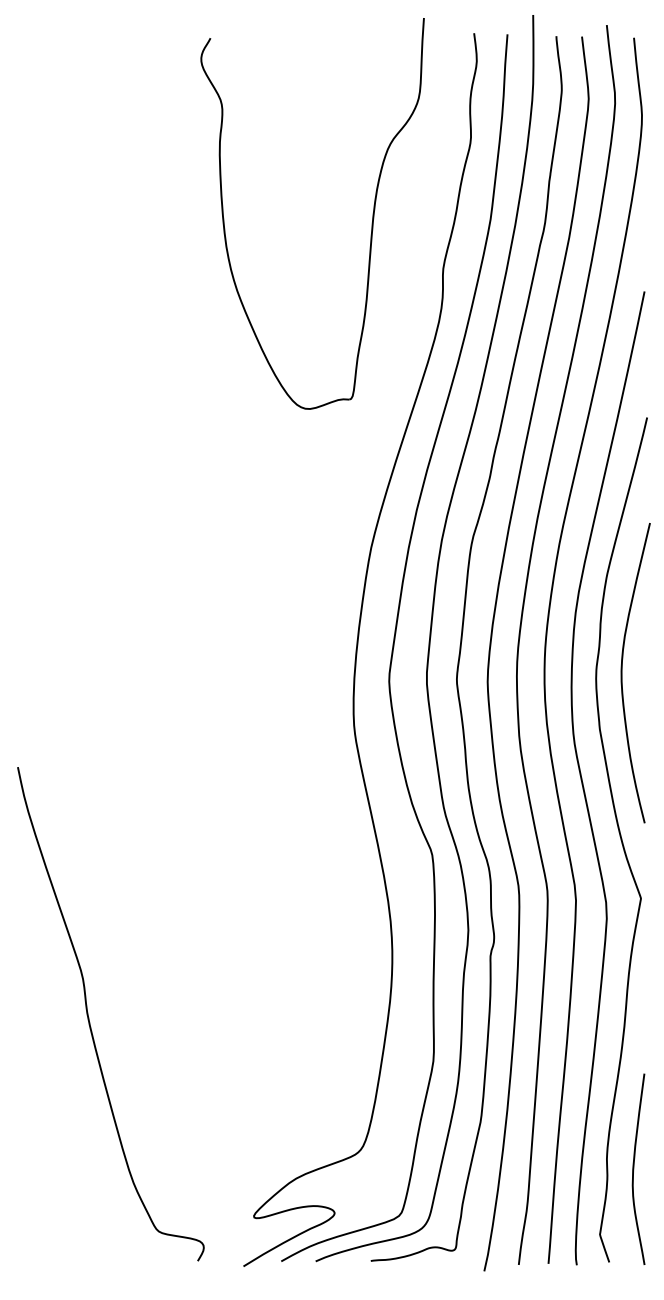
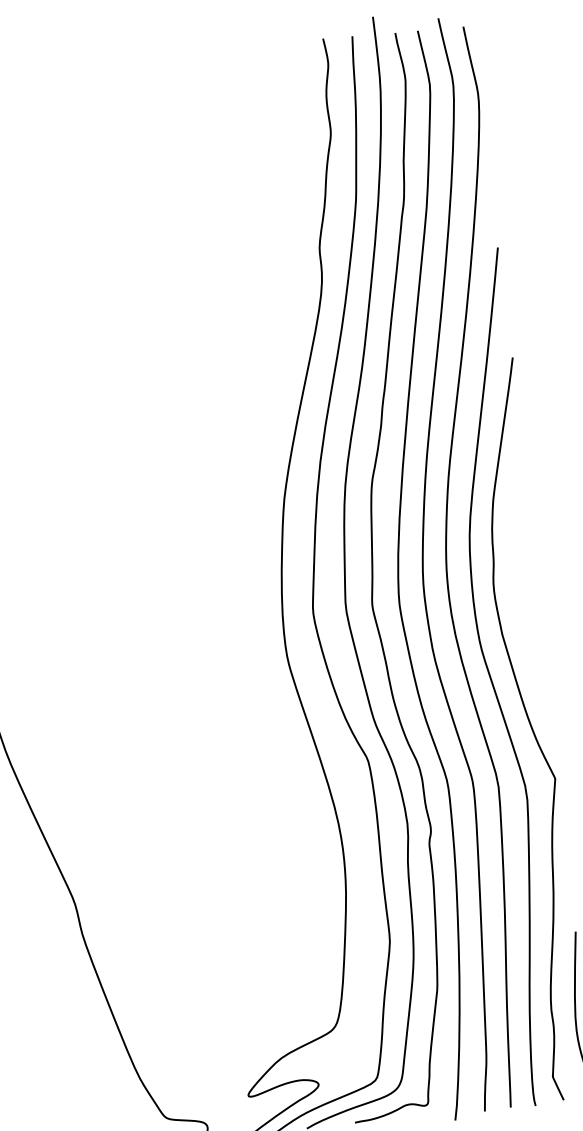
part: (371, 223) -> (252, 215), removed
curve: (622, 673) -> (516, 583), removed

